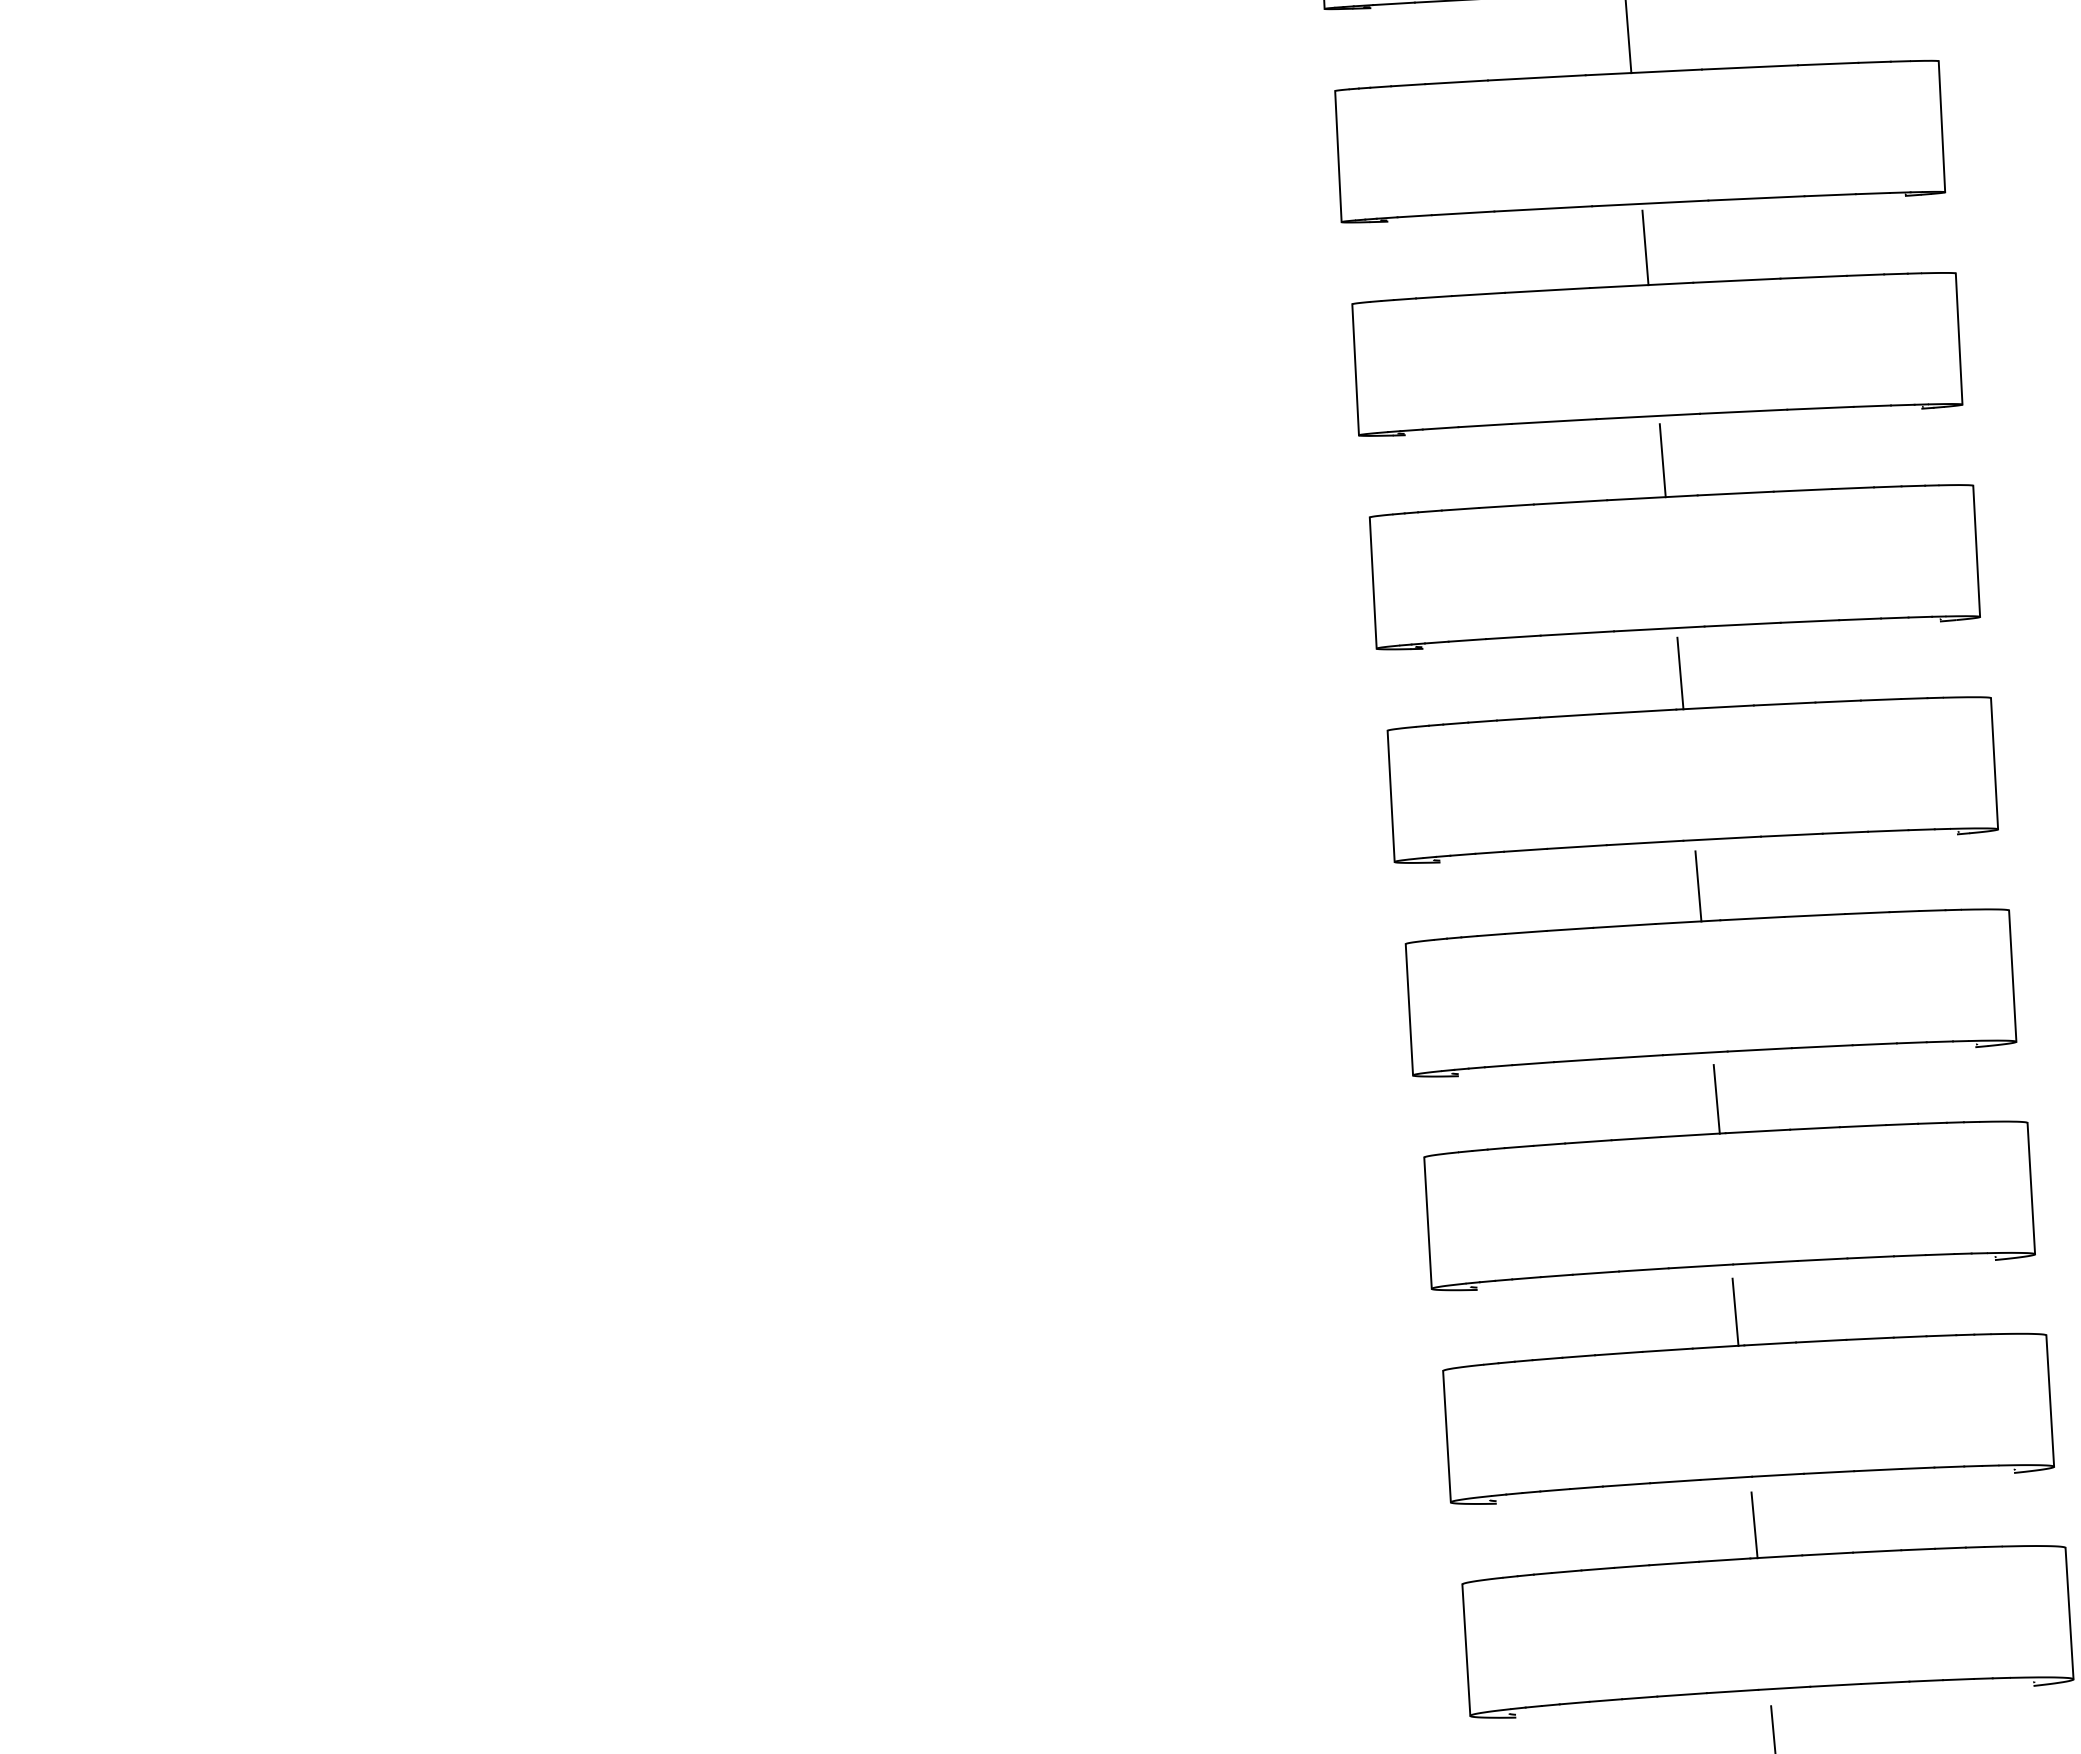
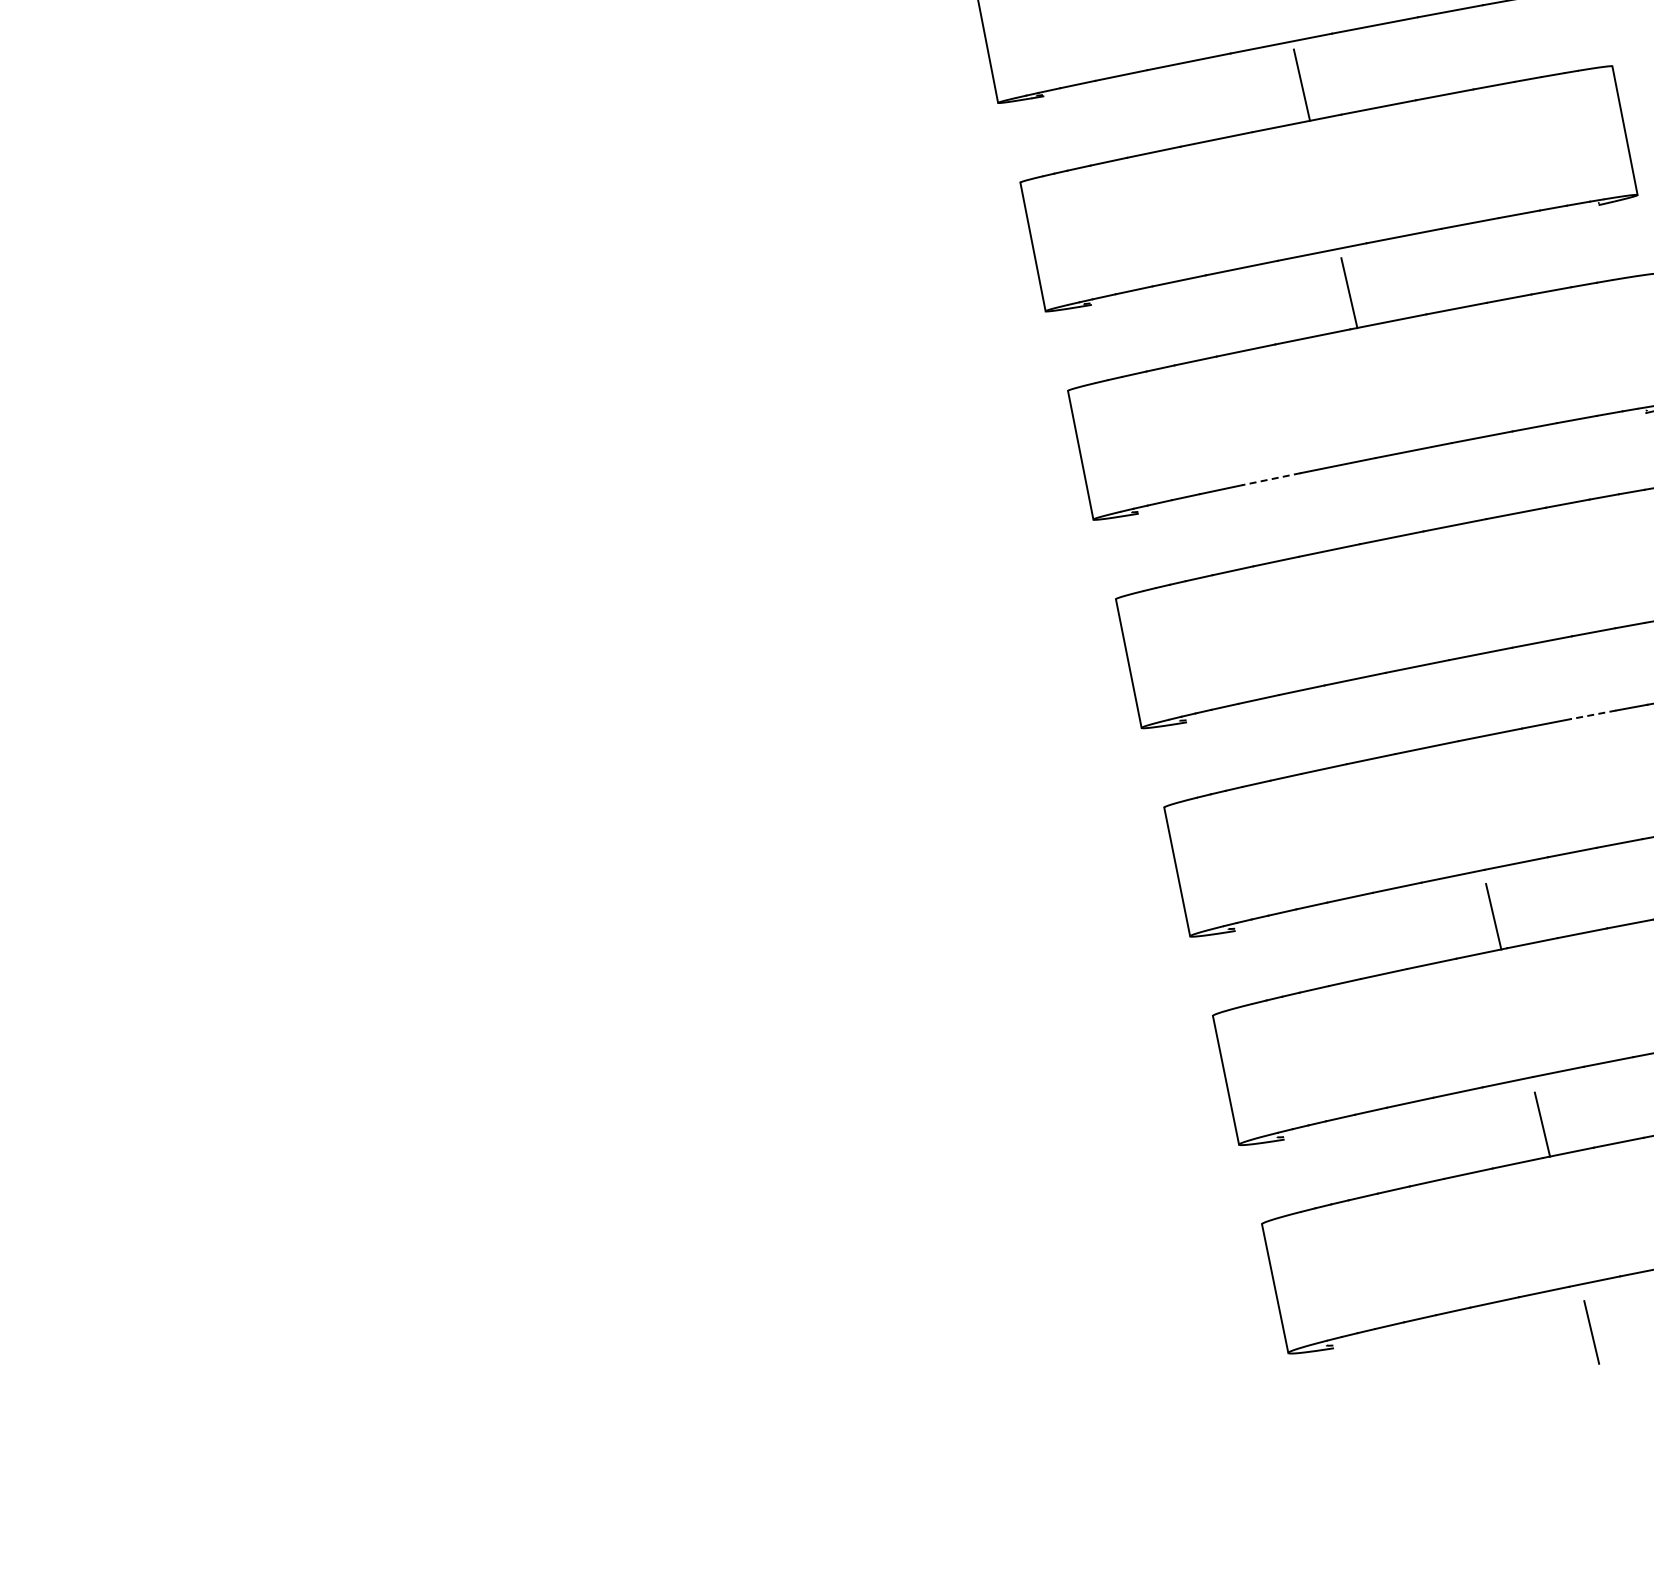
line: (1576, 847) -> (1271, 479), solid -> dashed
line: (1698, 886) -> (1397, 501), removed
line: (1716, 1099) -> (1444, 709), removed
line: (1862, 1126) -> (1593, 715), solid -> dashed

